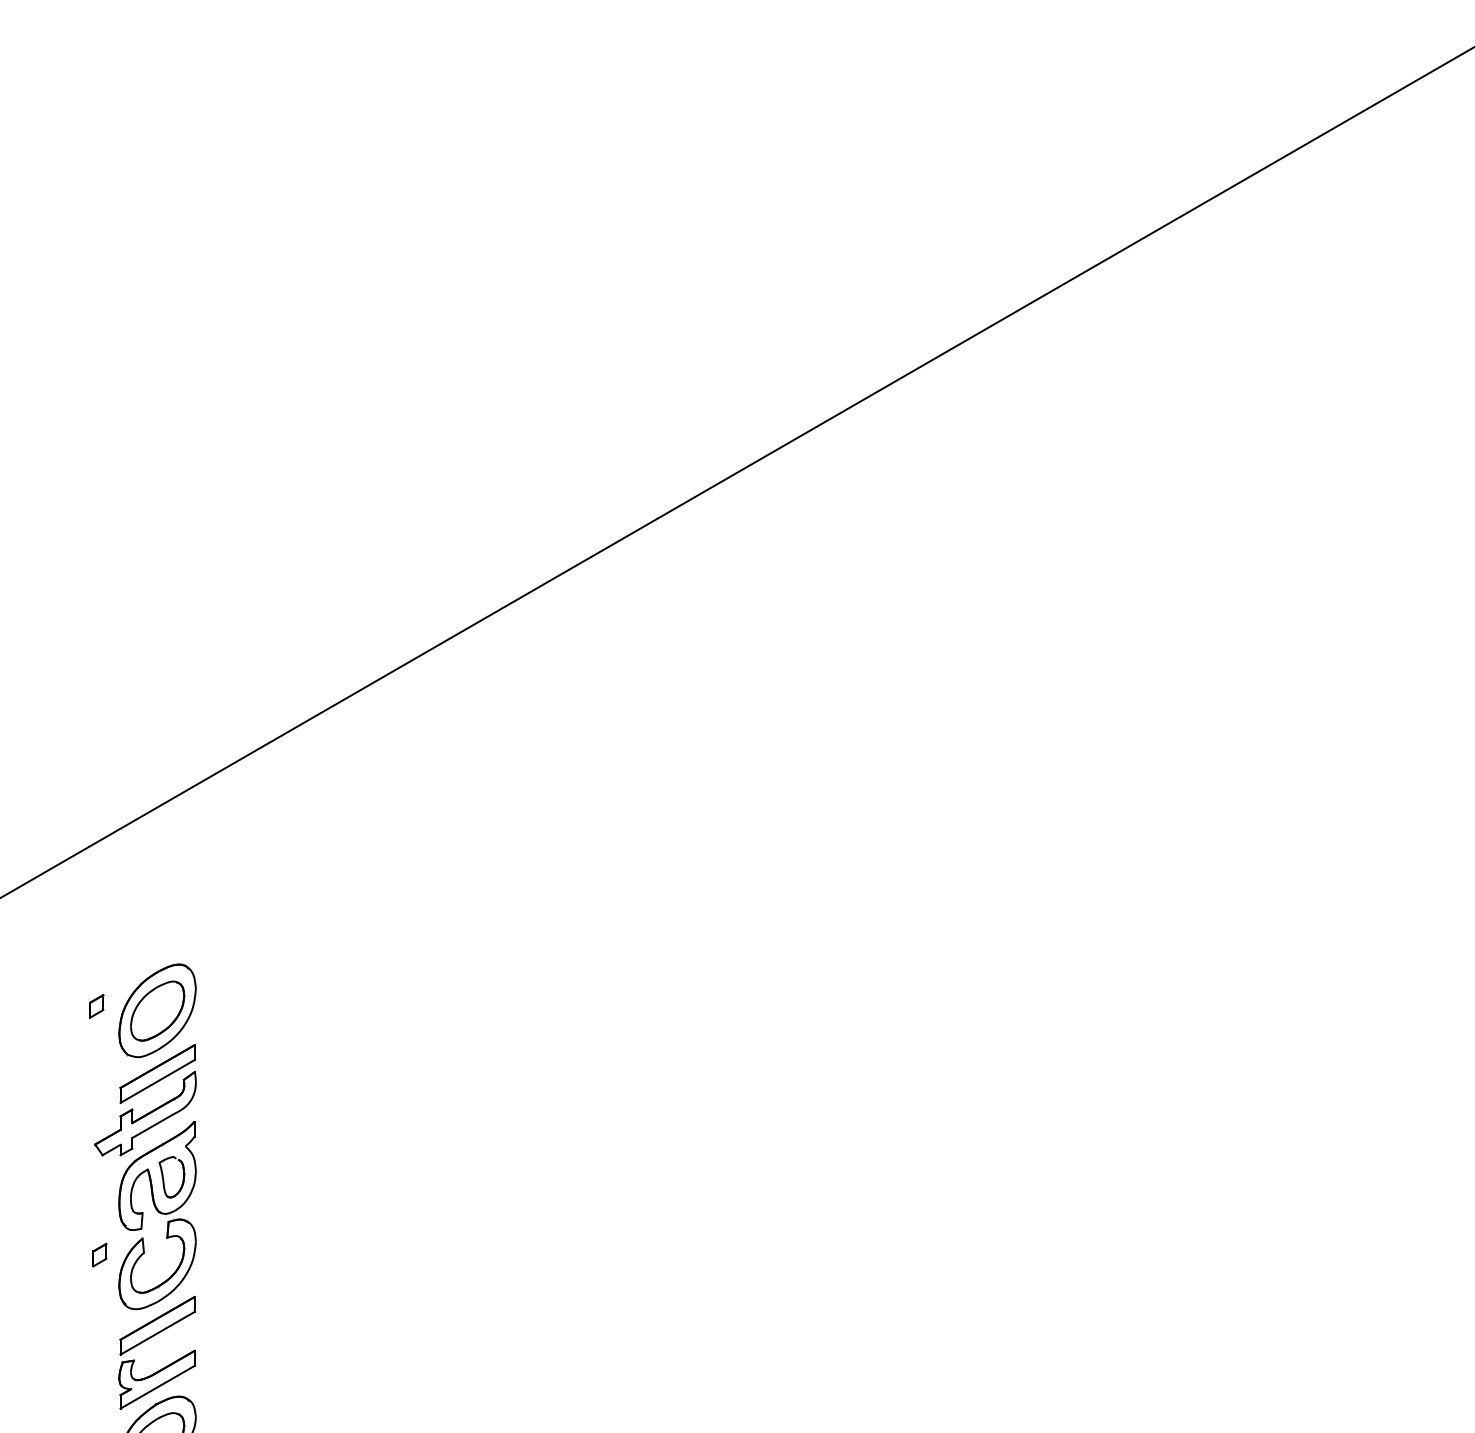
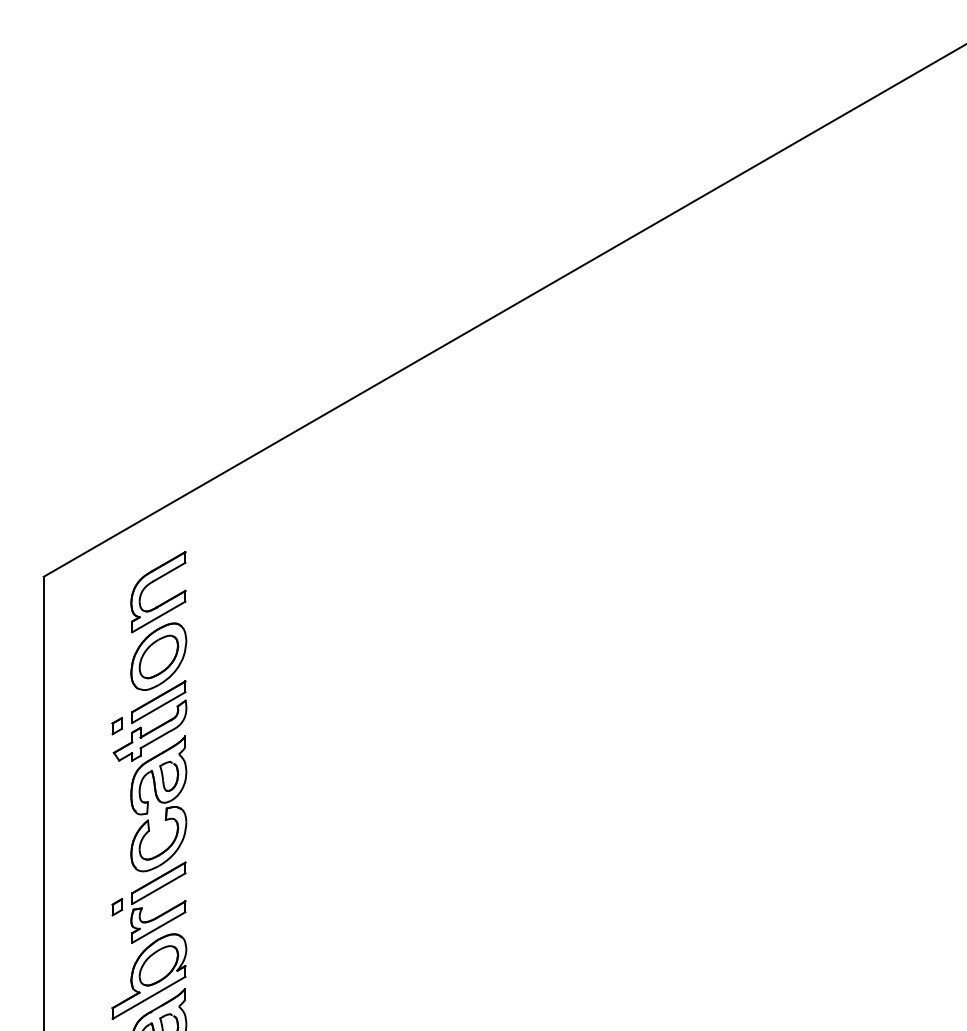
part: (149, 907) -> (153, 582), added
part: (96, 1006) -> (117, 726), moved
part: (99, 1254) -> (117, 906), moved

